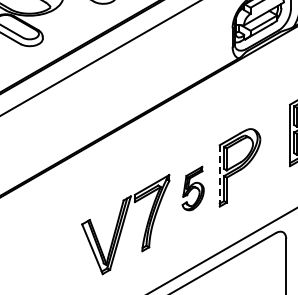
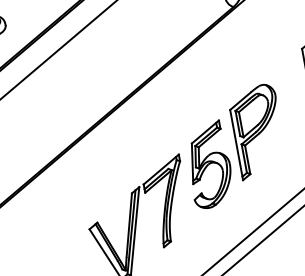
line: (219, 175) -> (236, 144), dashed -> solid
part: (192, 188) -> (208, 165), size x1.67

